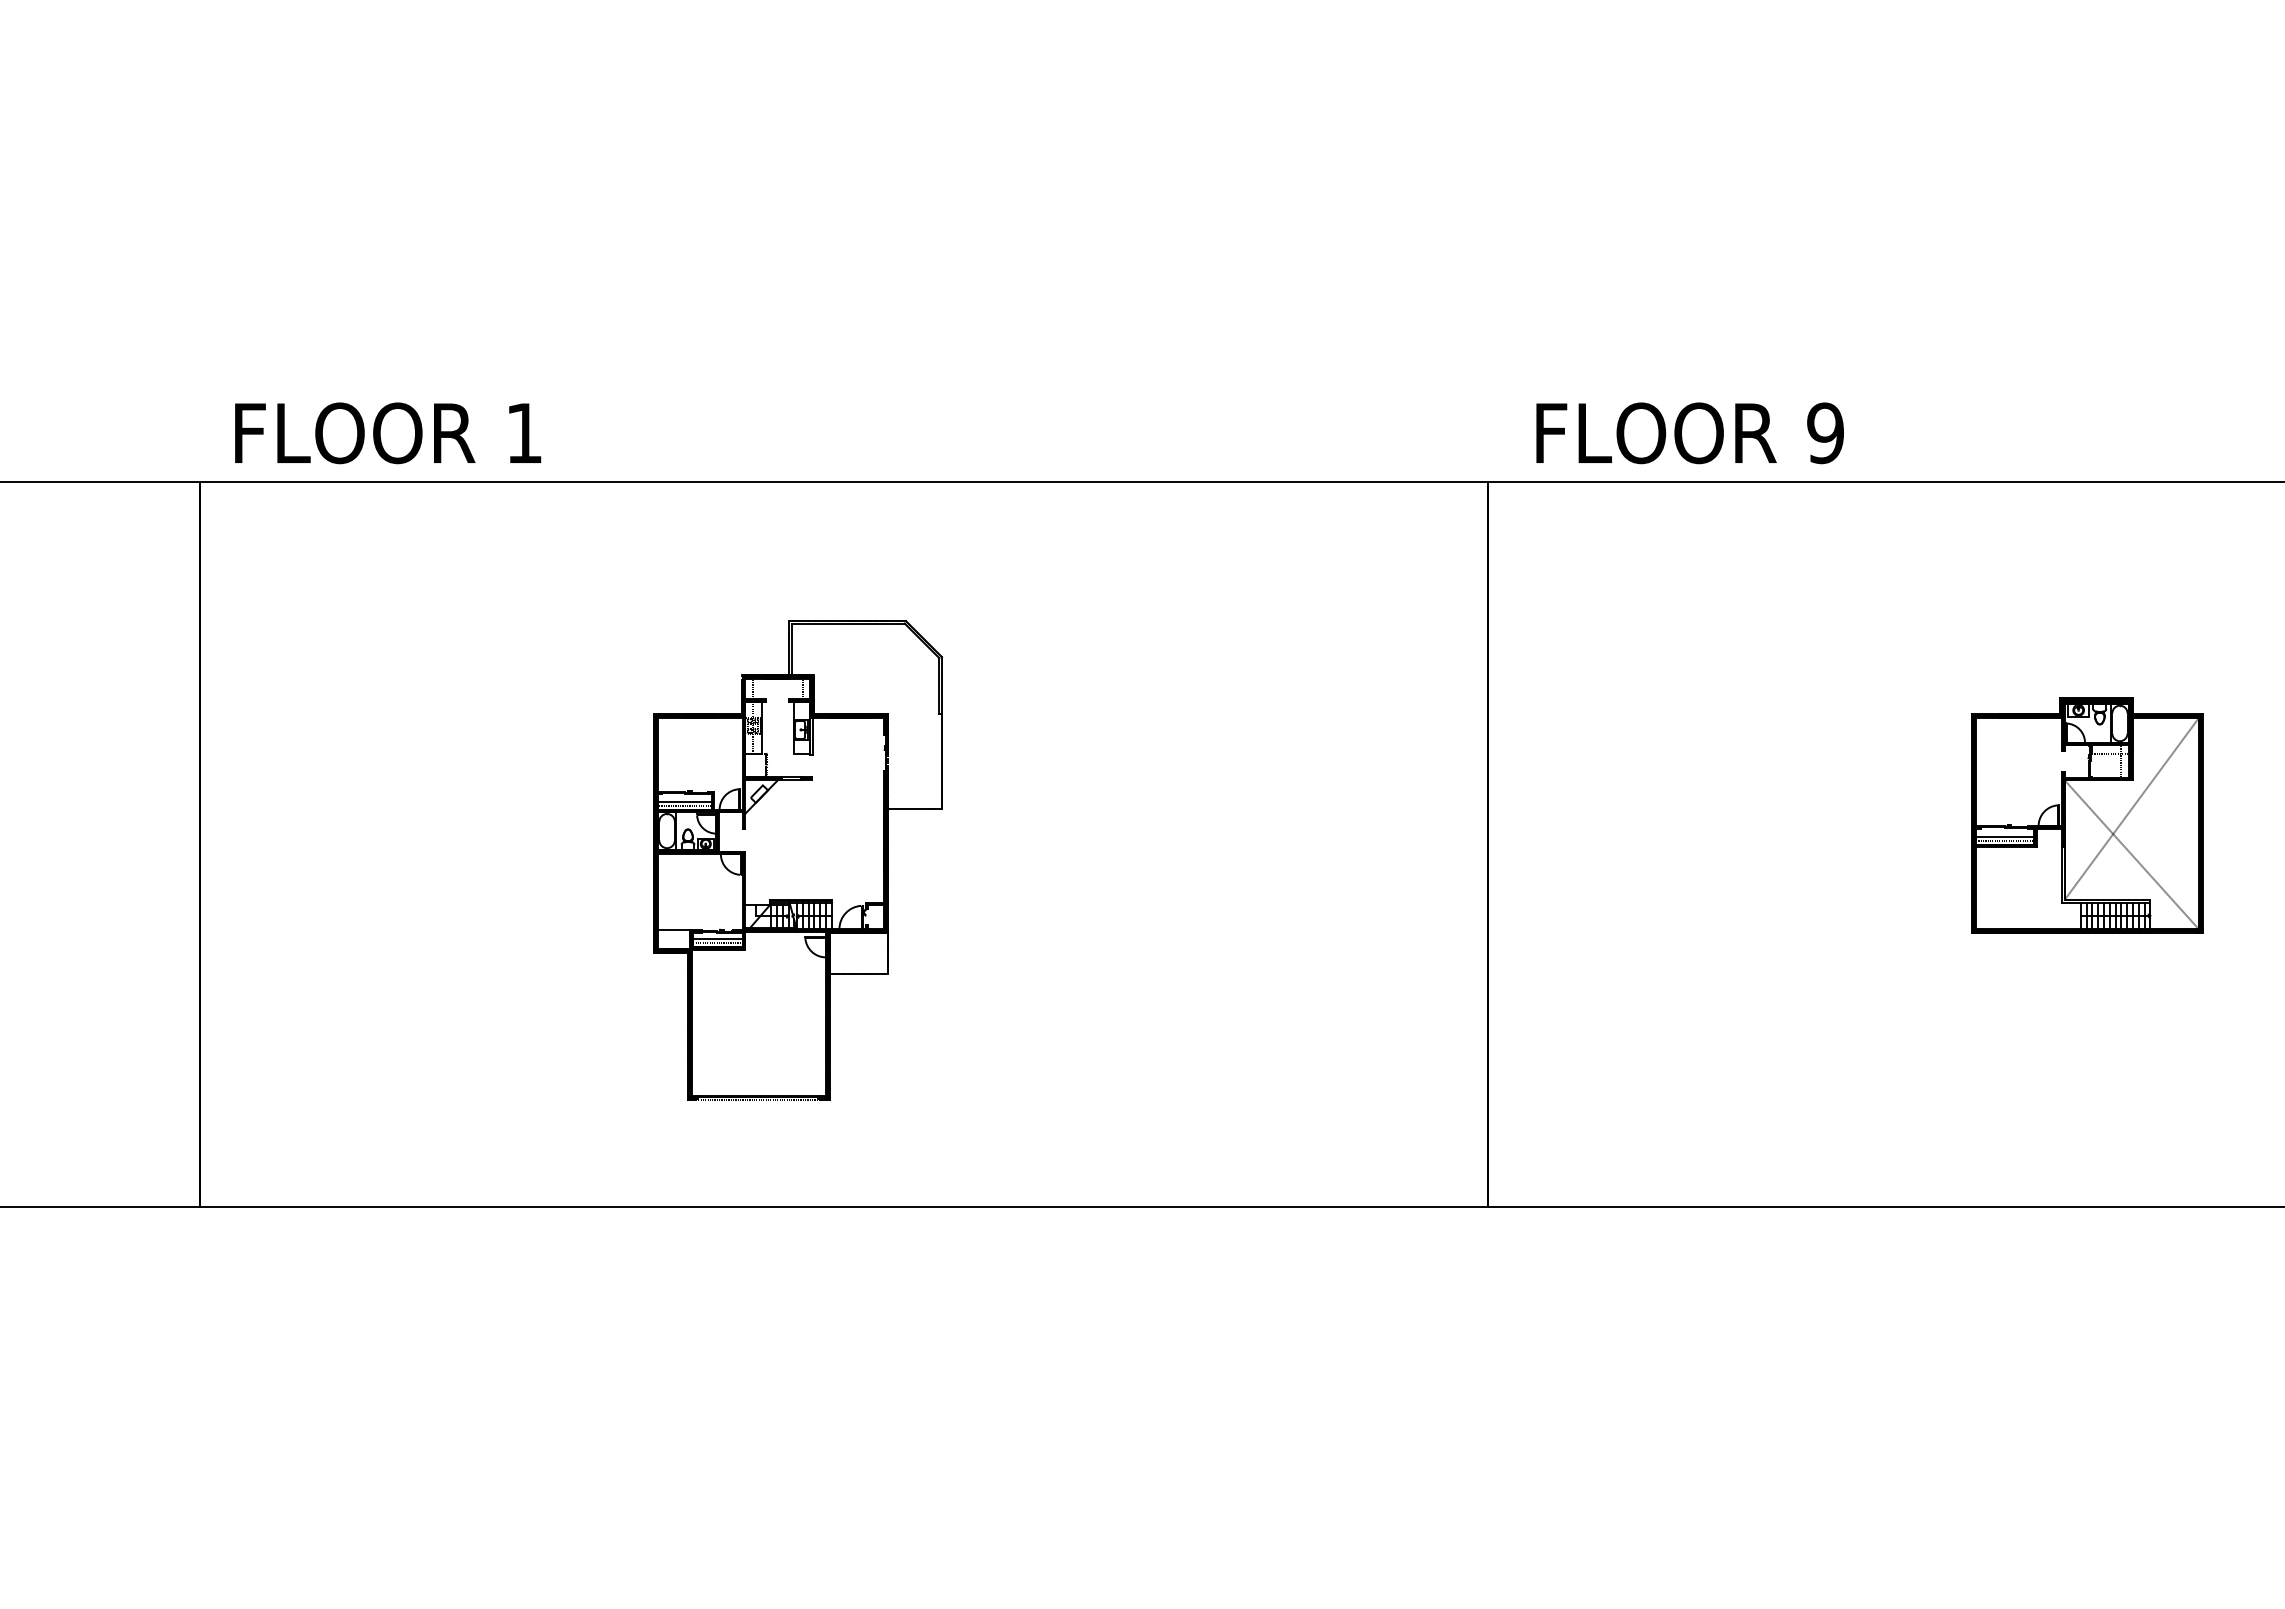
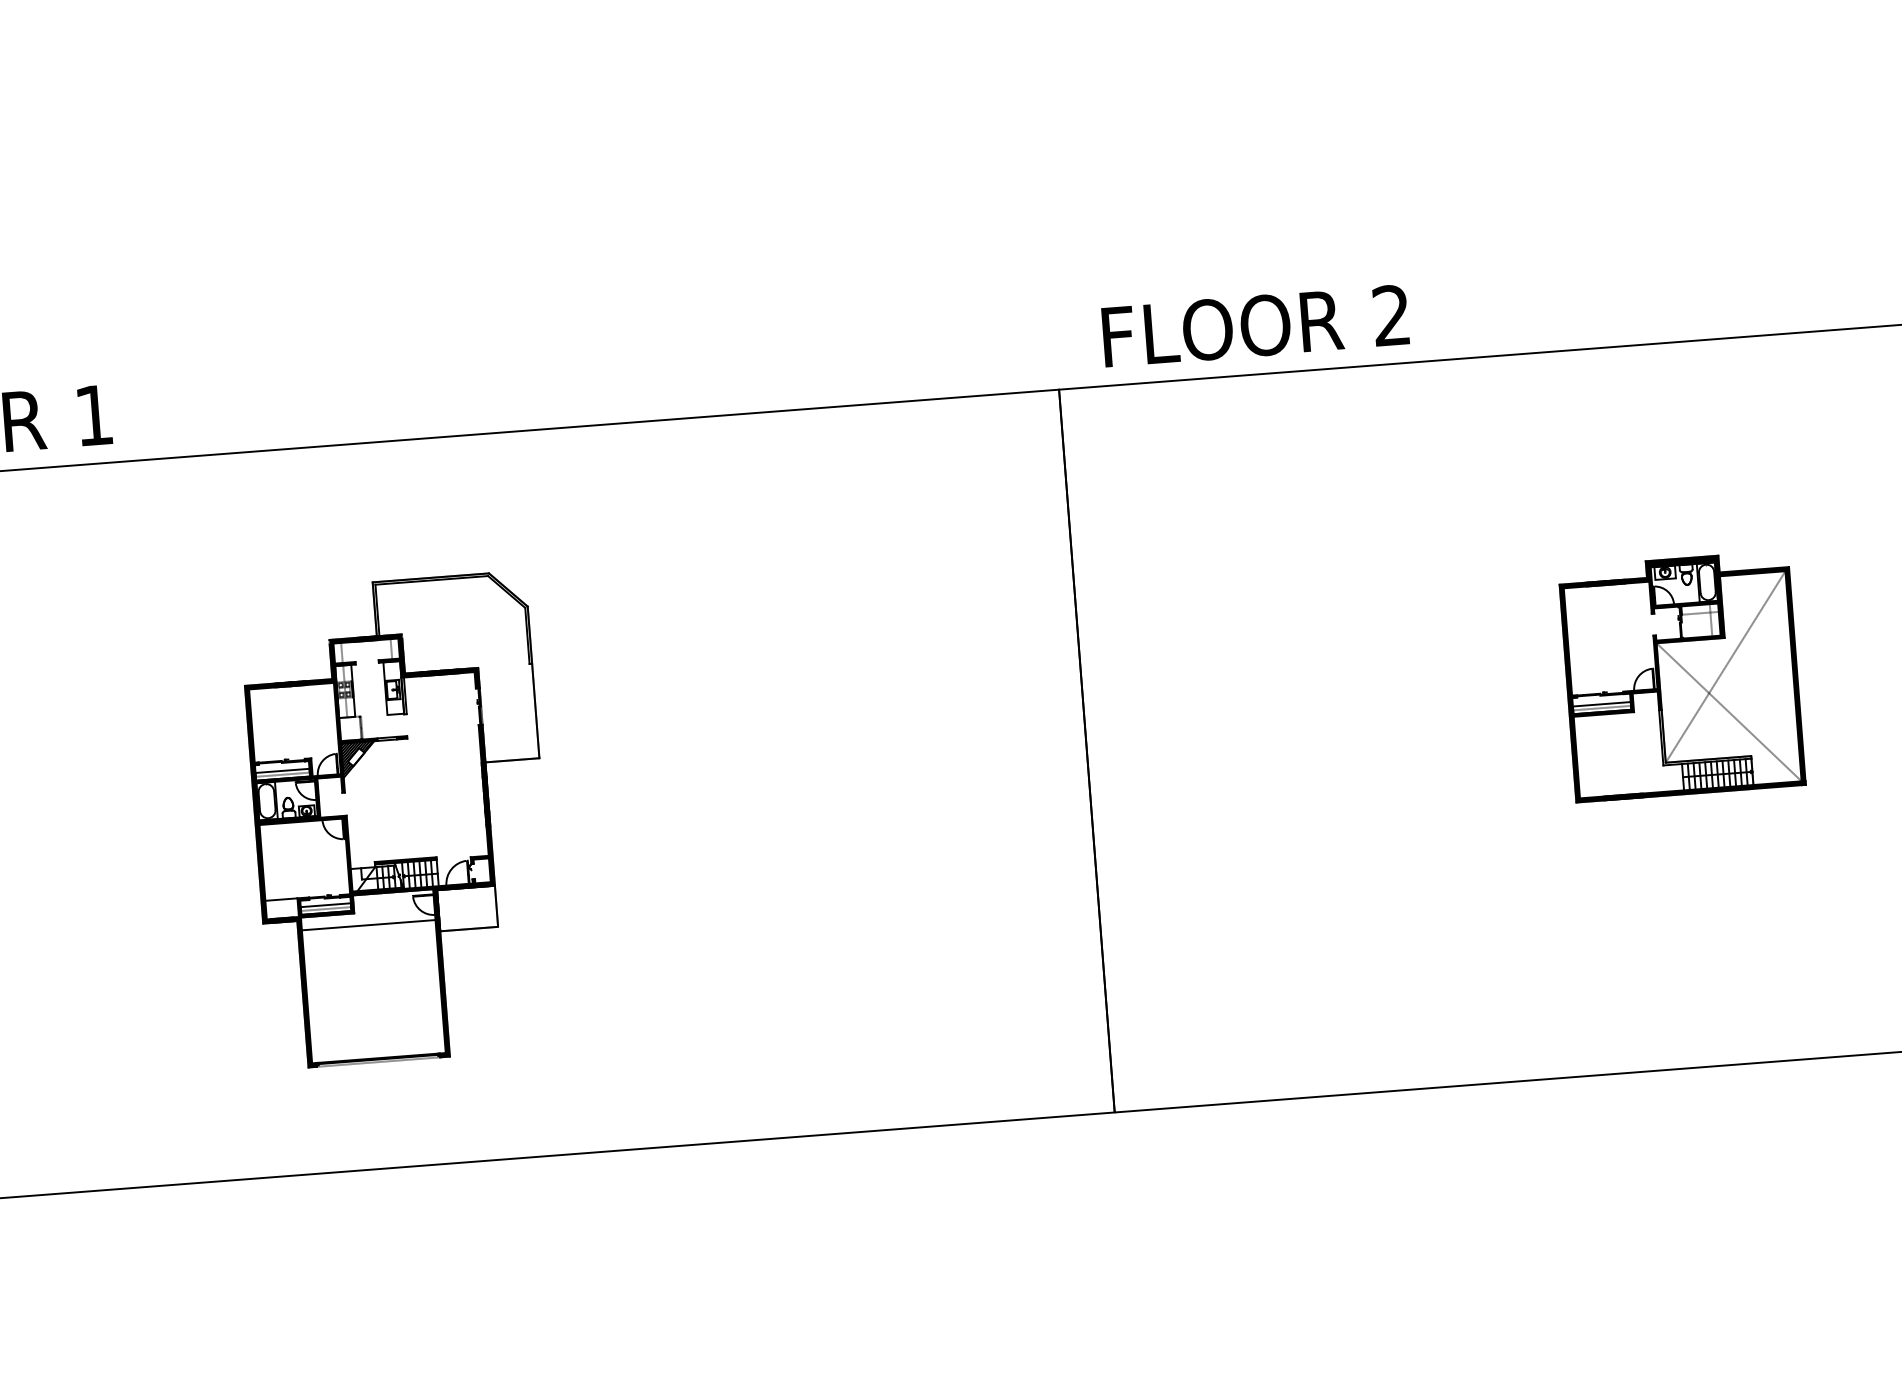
text: (1825, 433) -> (1391, 315), 9 -> 2
hatch: (760, 794) -> (357, 757), added
line: (758, 962) -> (368, 925), added

